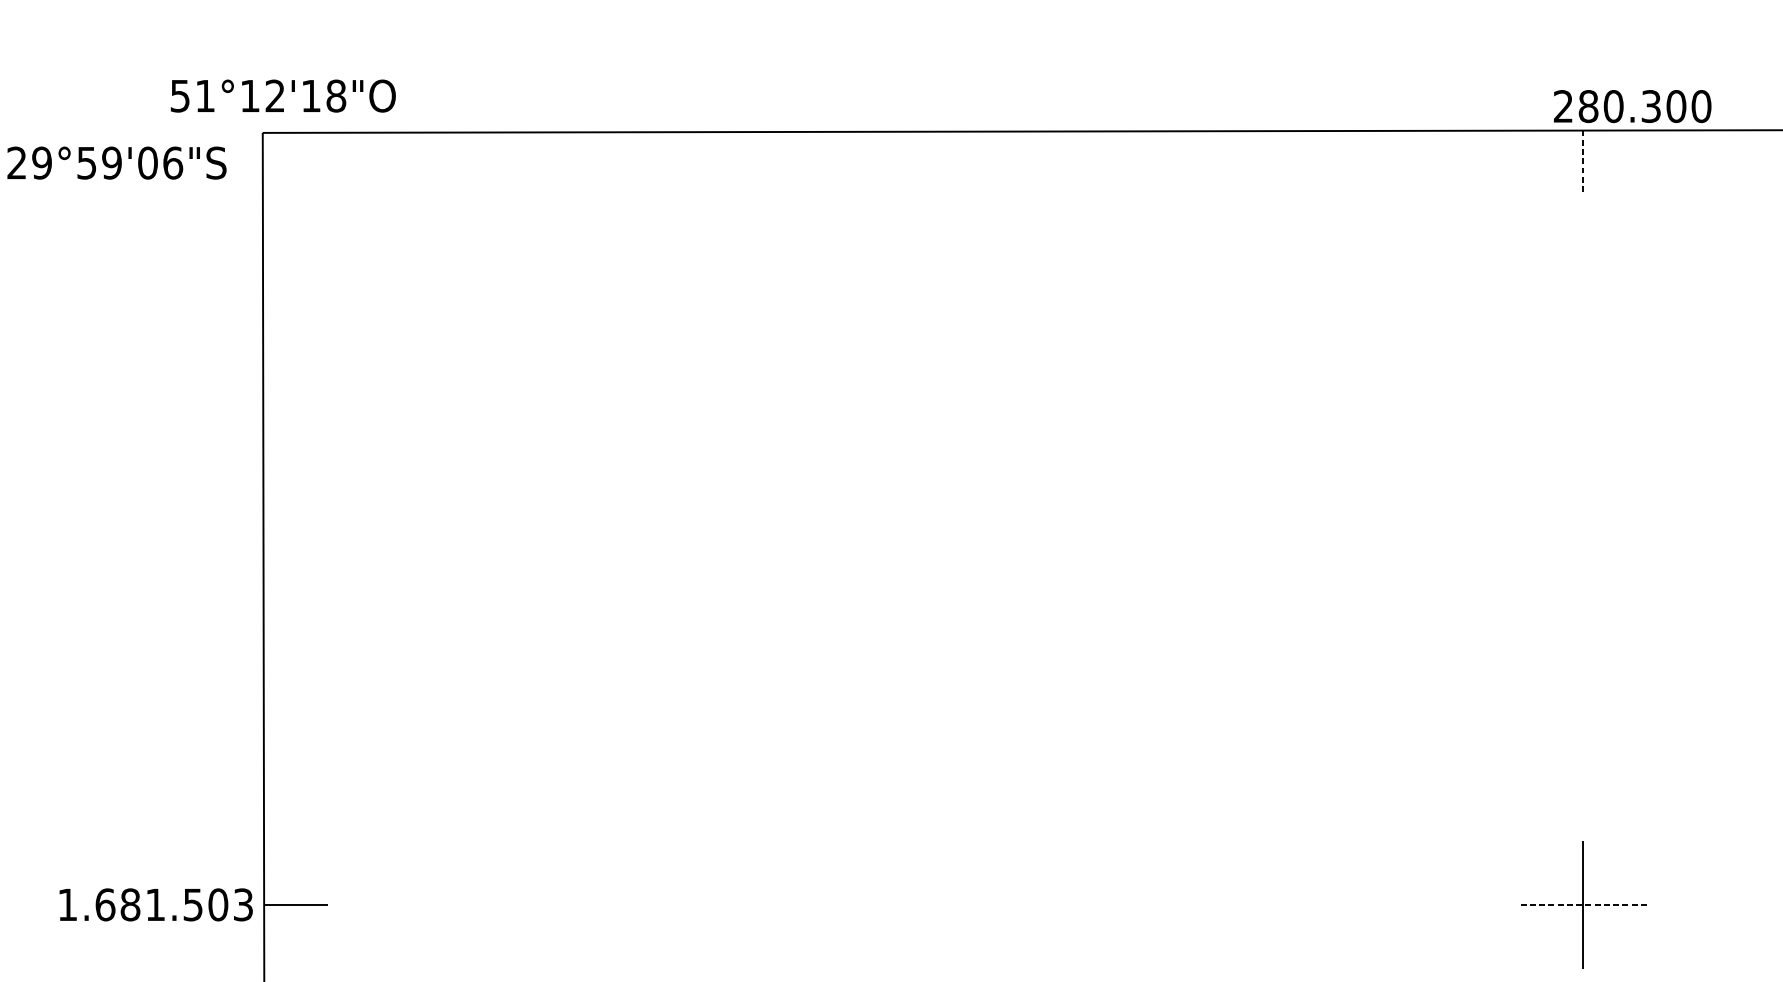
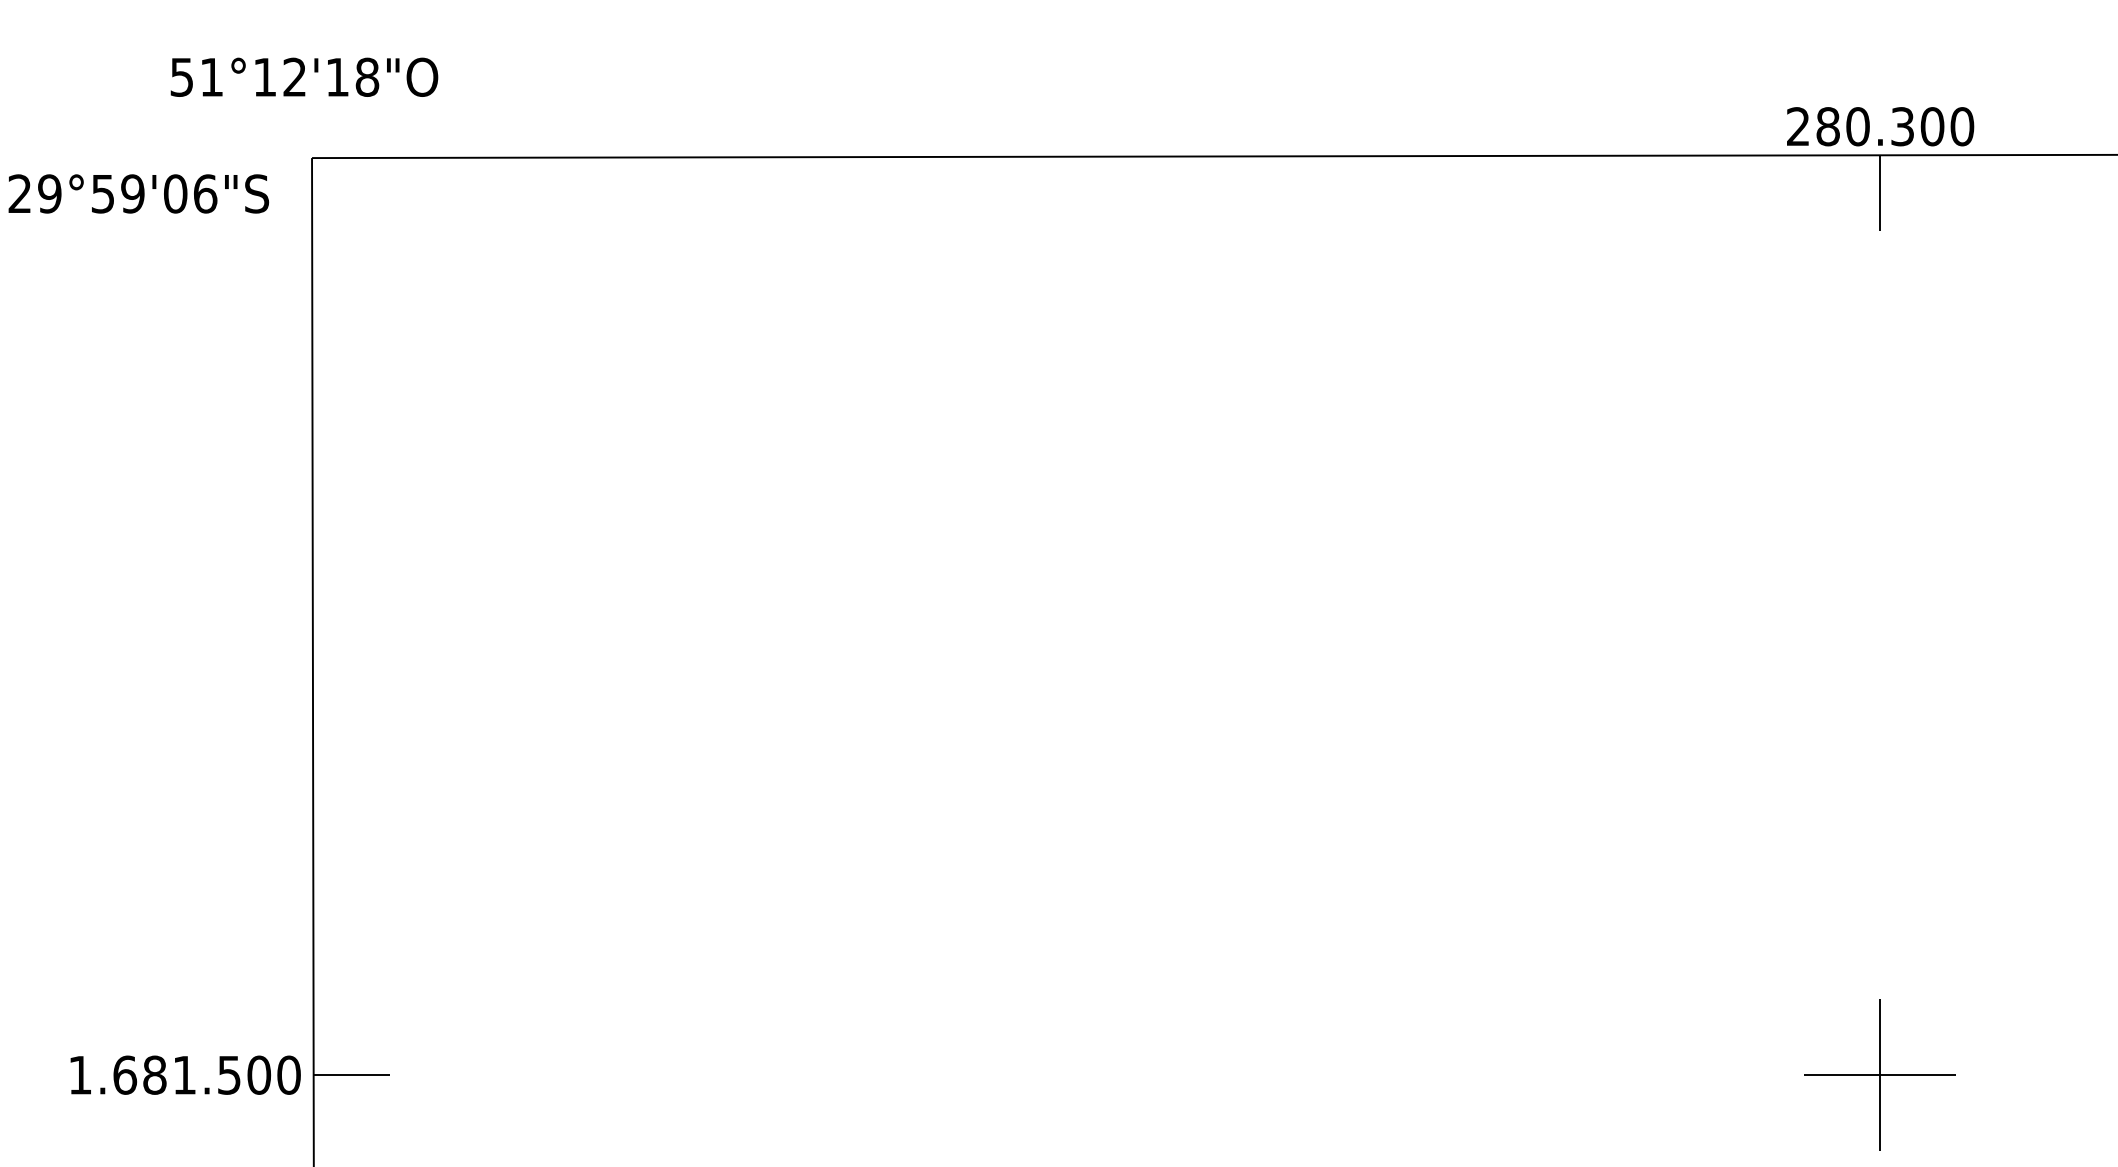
text: (283, 95) -> (304, 76), moved
text: (1632, 106) -> (1880, 126), moved
line: (1582, 162) -> (1880, 193), dashed -> solid
text: (242, 904) -> (288, 1074), 1.681.503 -> 1.681.500
line: (1582, 905) -> (1880, 1075), dashed -> solid

